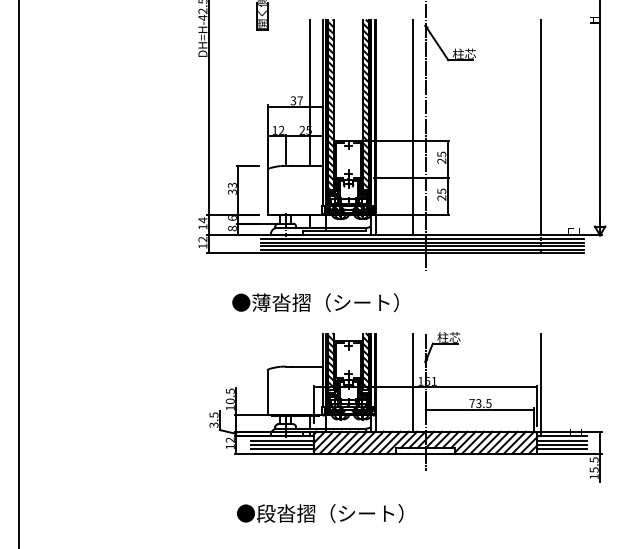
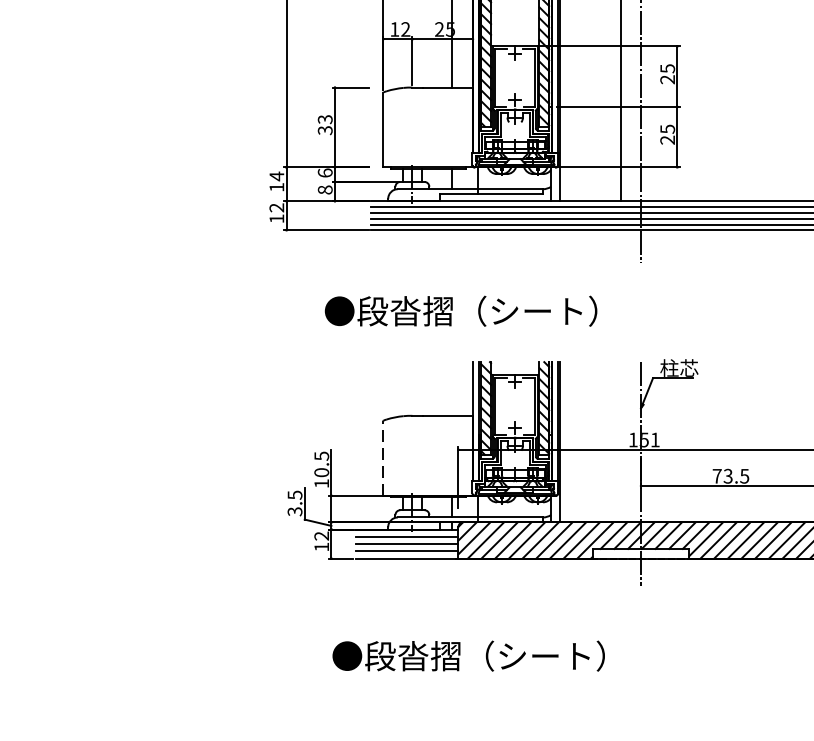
text: (261, 302) -> (372, 310), ●薄沓摺（シート） -> ●段沓摺（シート）
line: (412, 382) -> (619, 441), removed
line: (268, 392) -> (384, 458), solid -> dashed

